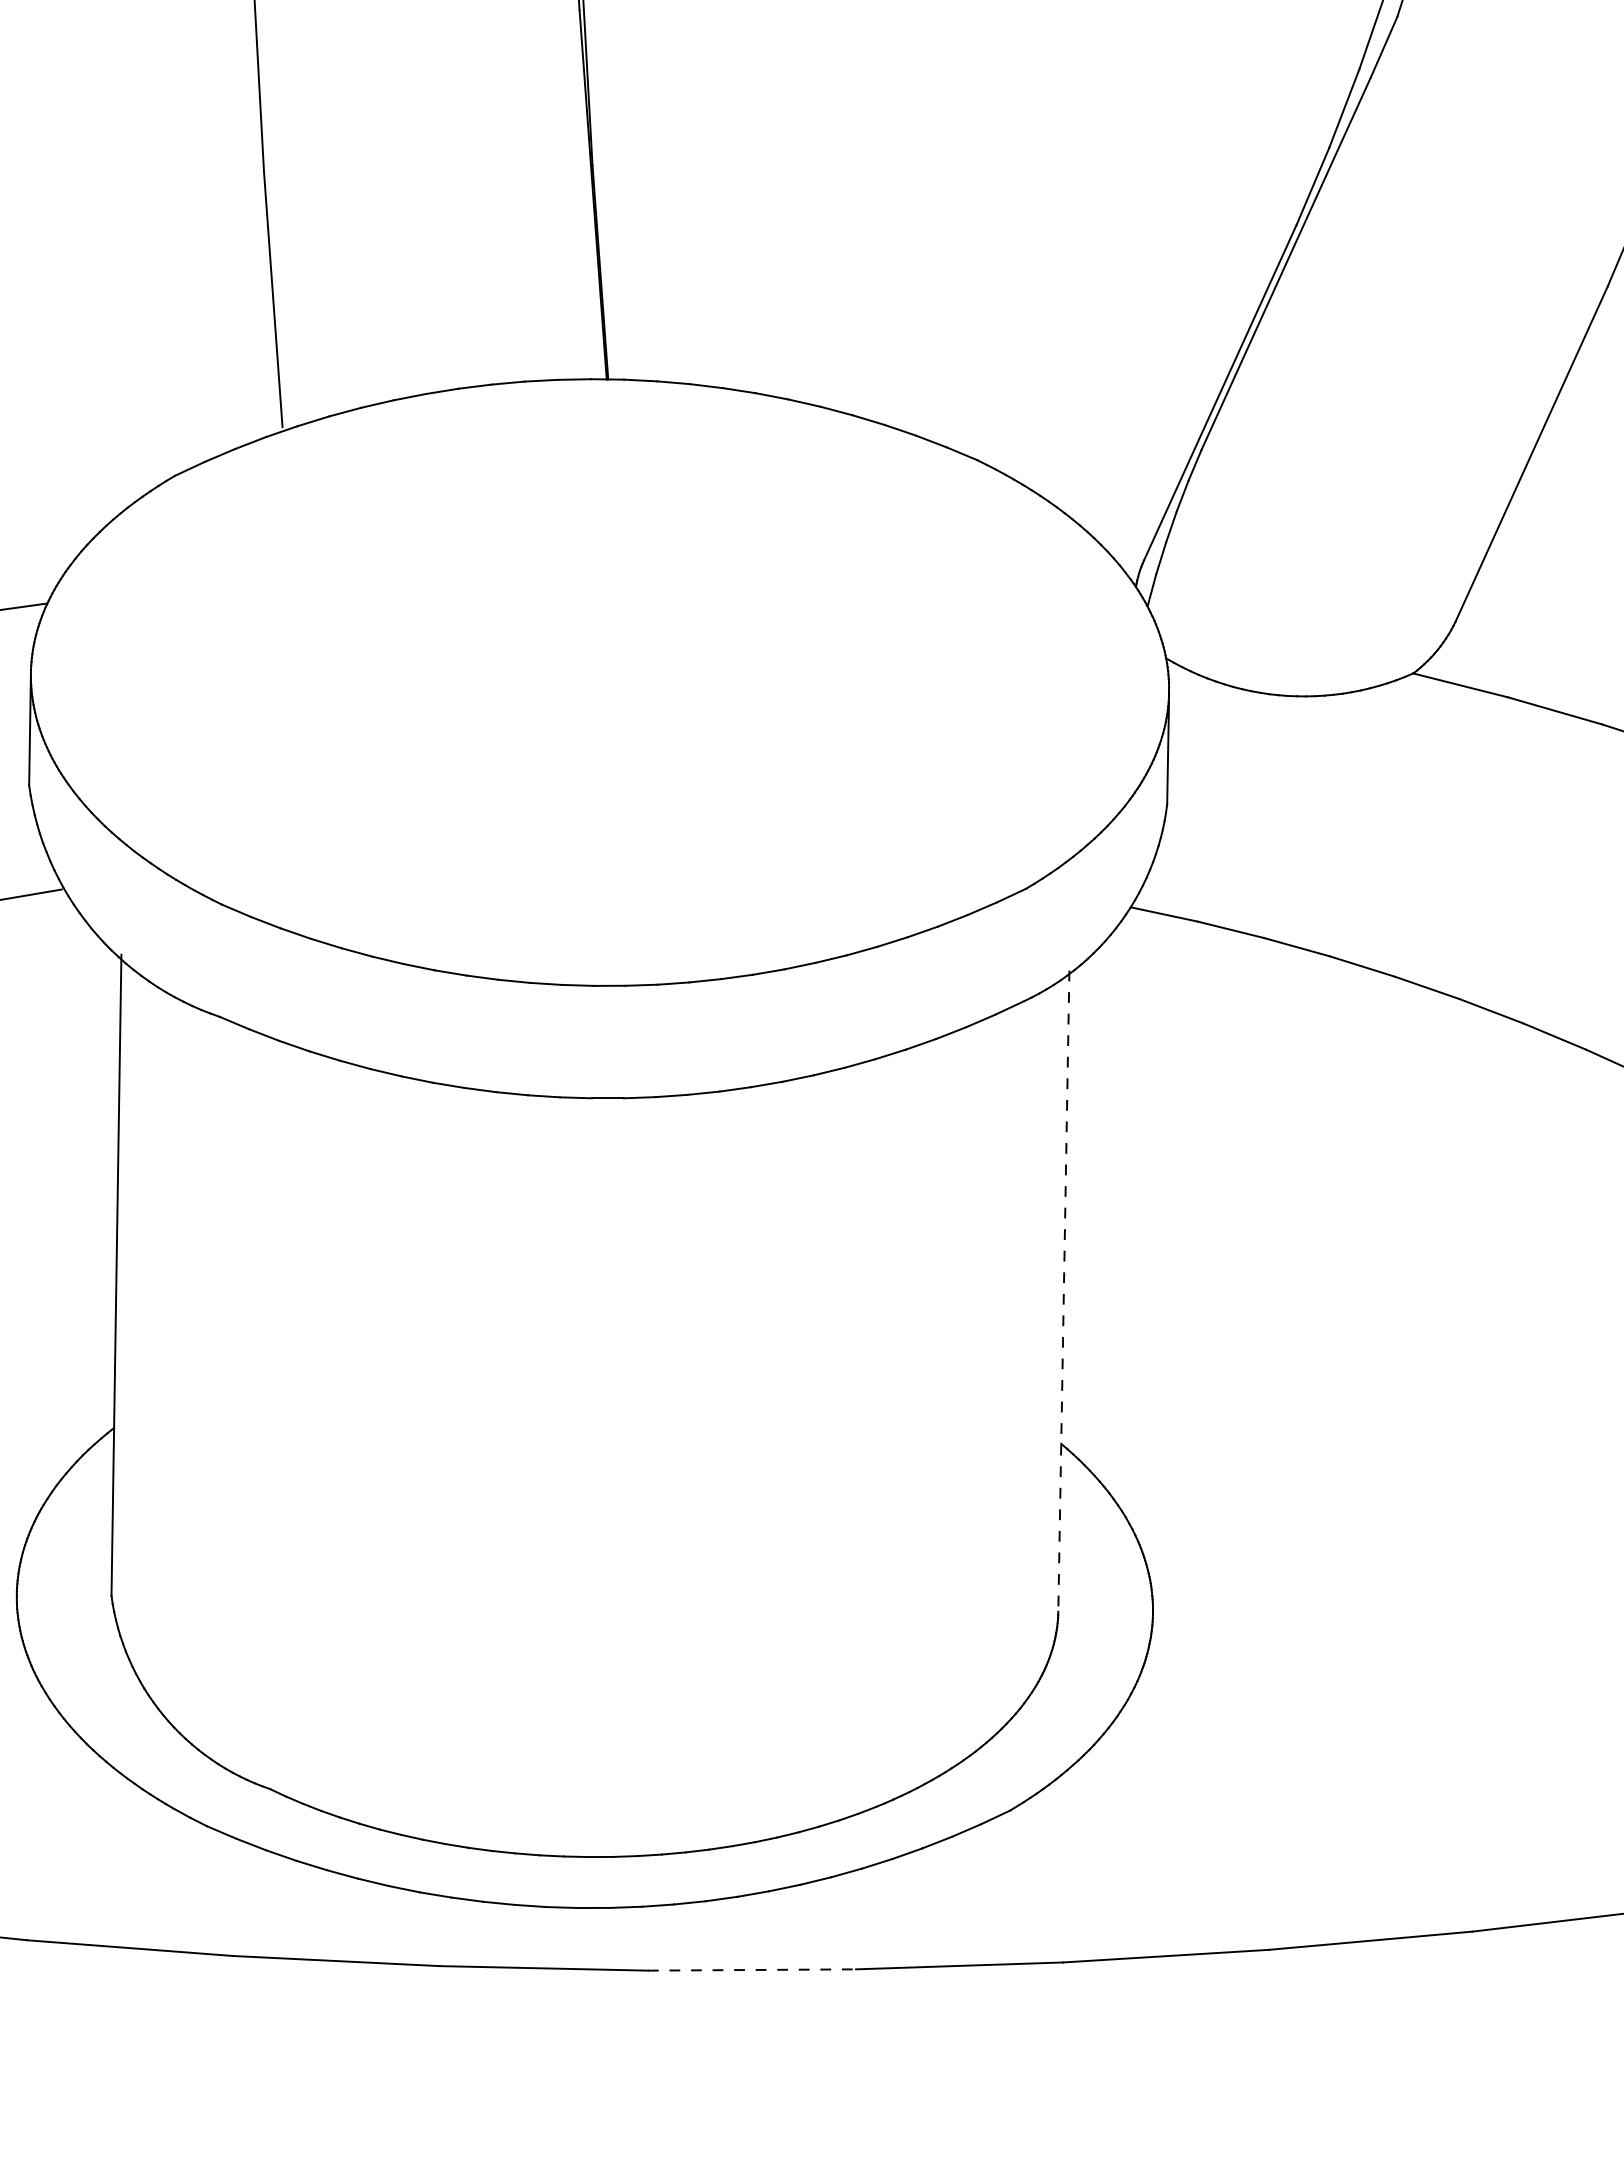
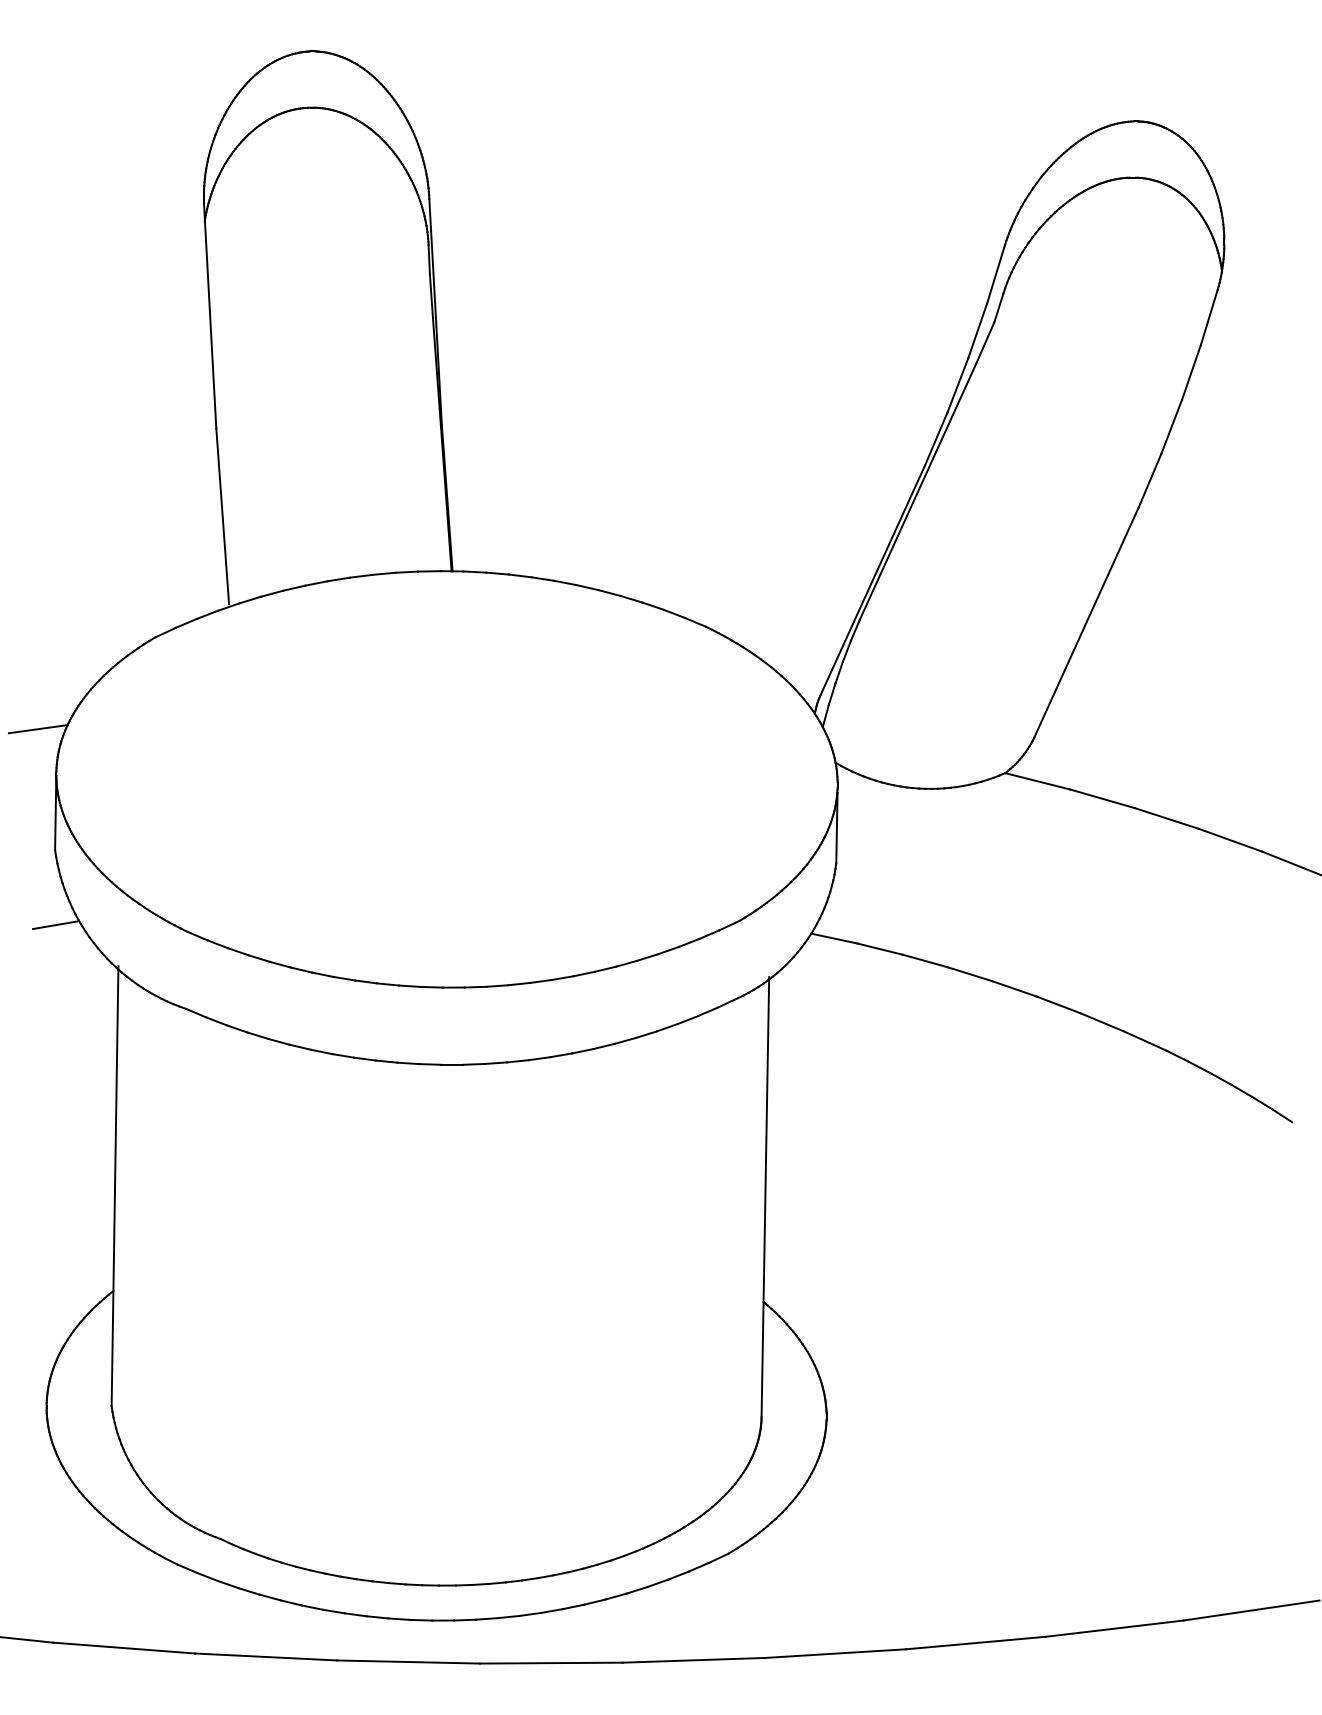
line: (1064, 1291) -> (765, 1197), dashed -> solid
line: (752, 1970) -> (551, 1663), dashed -> solid

